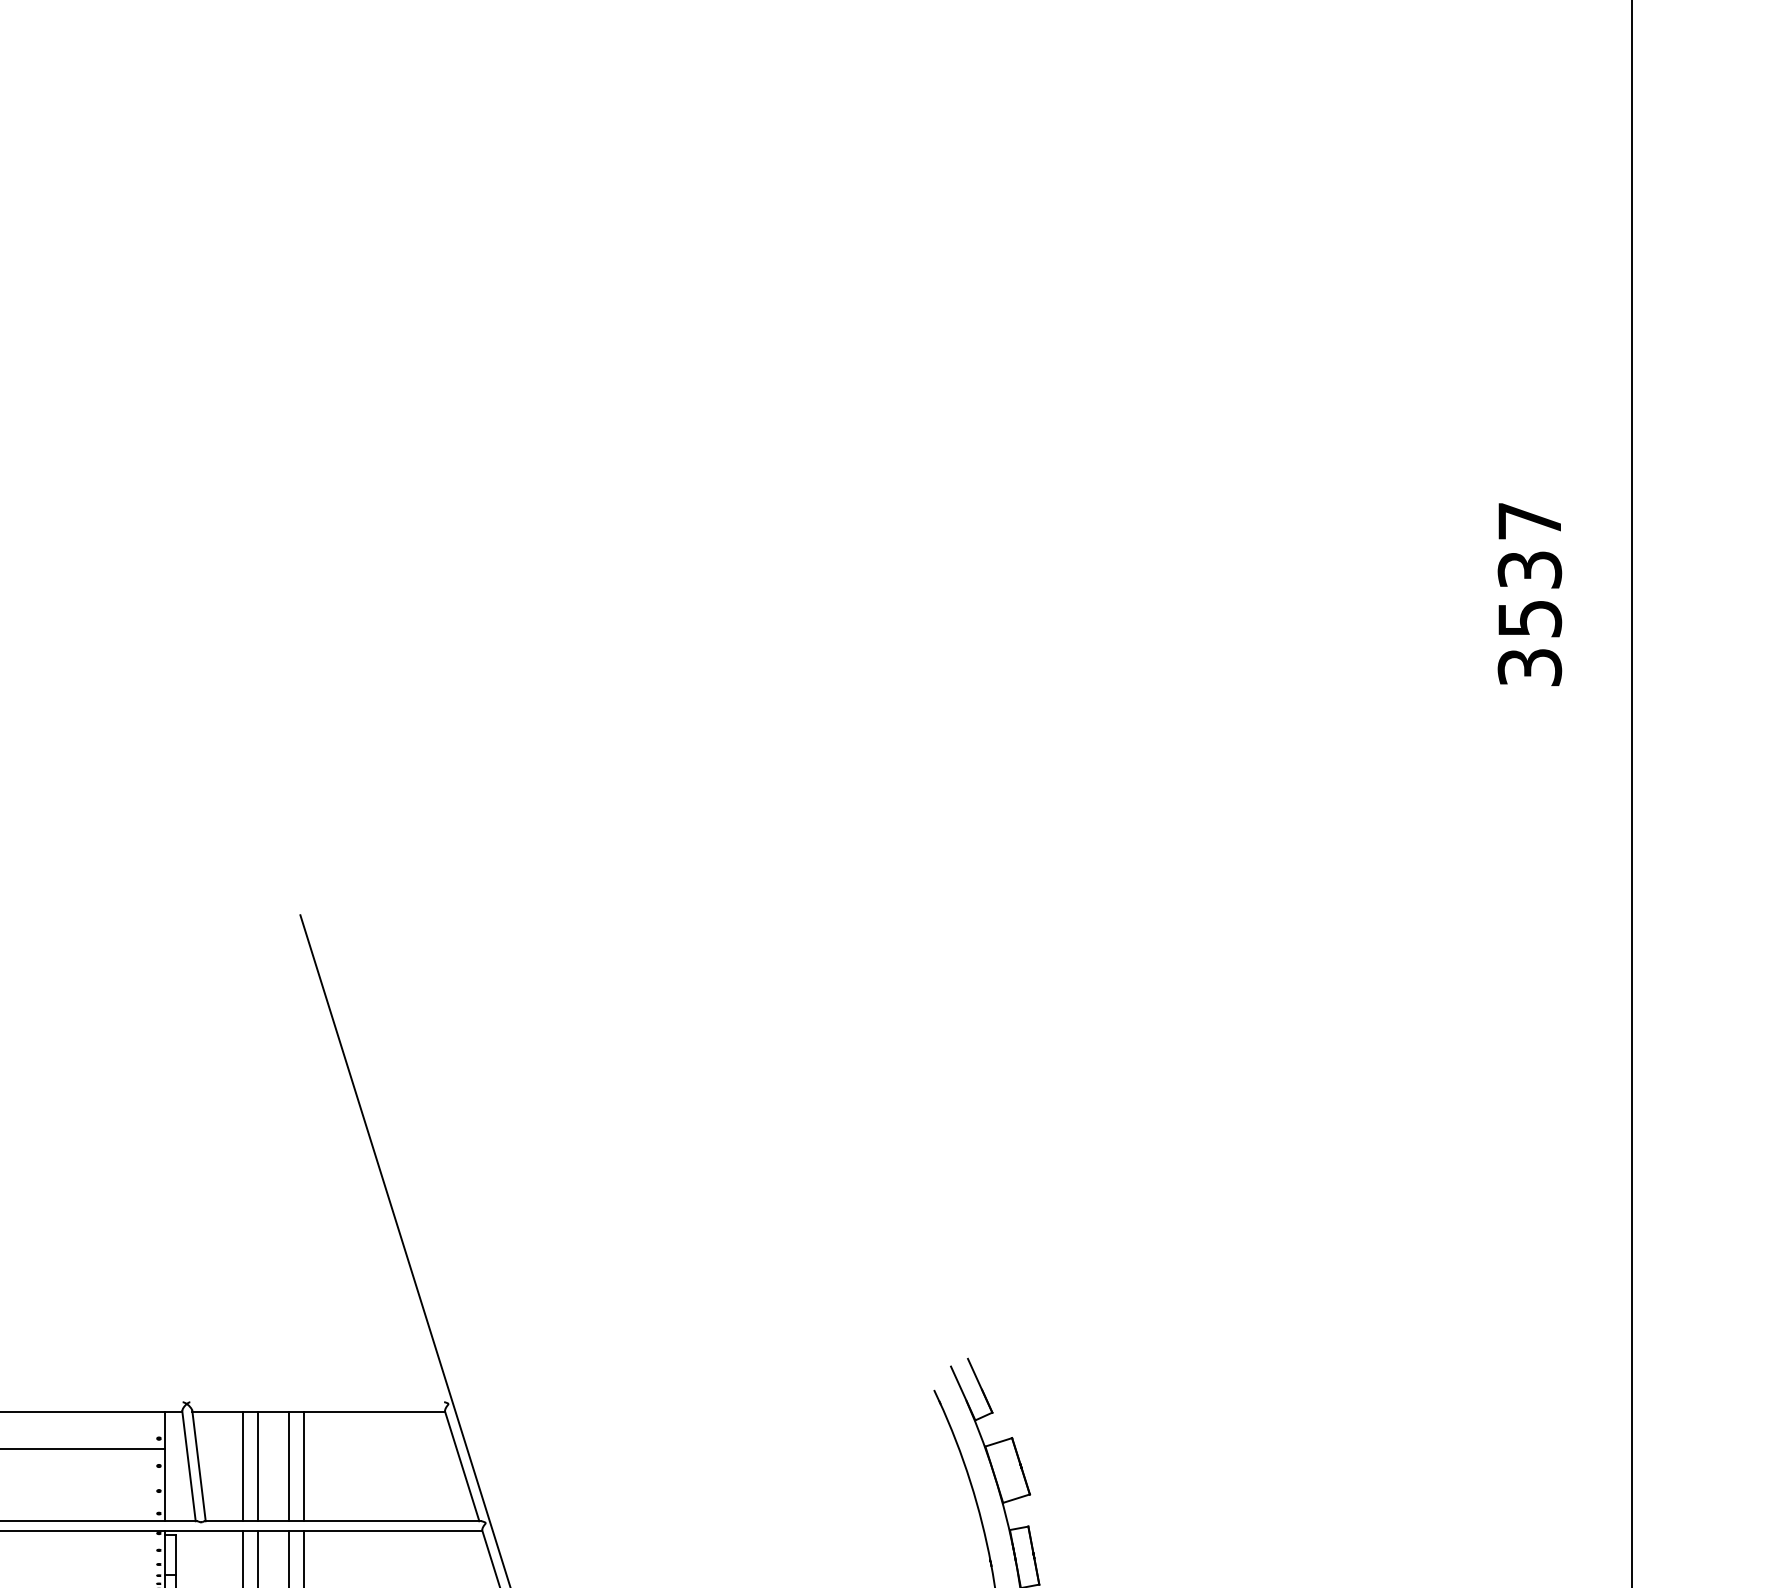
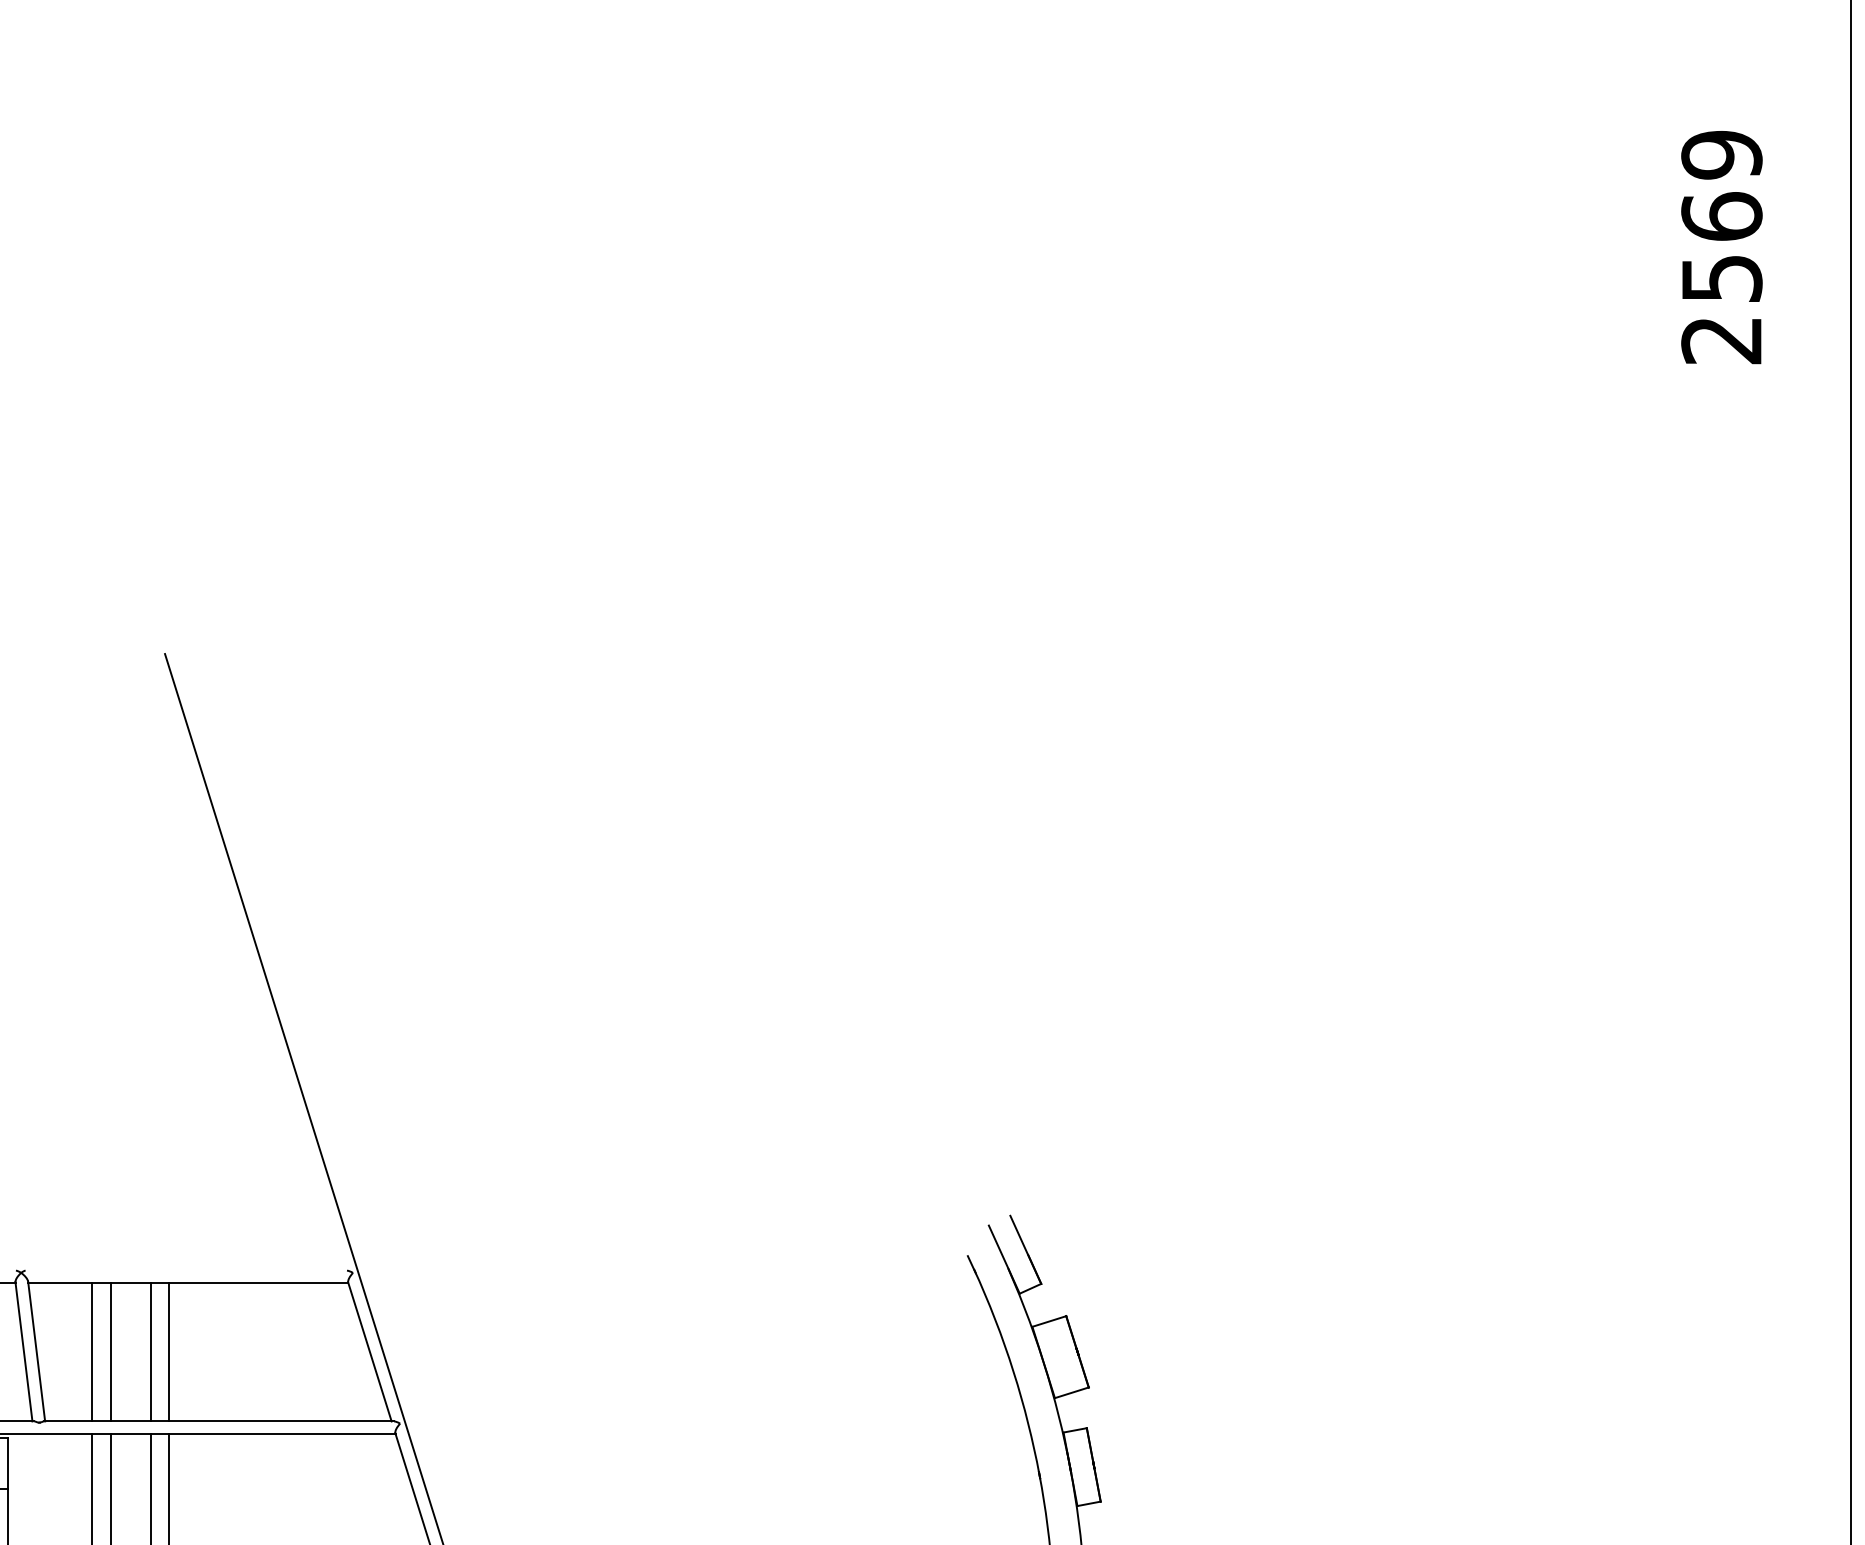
text: (1529, 594) -> (1721, 247), 3537 -> 2569

